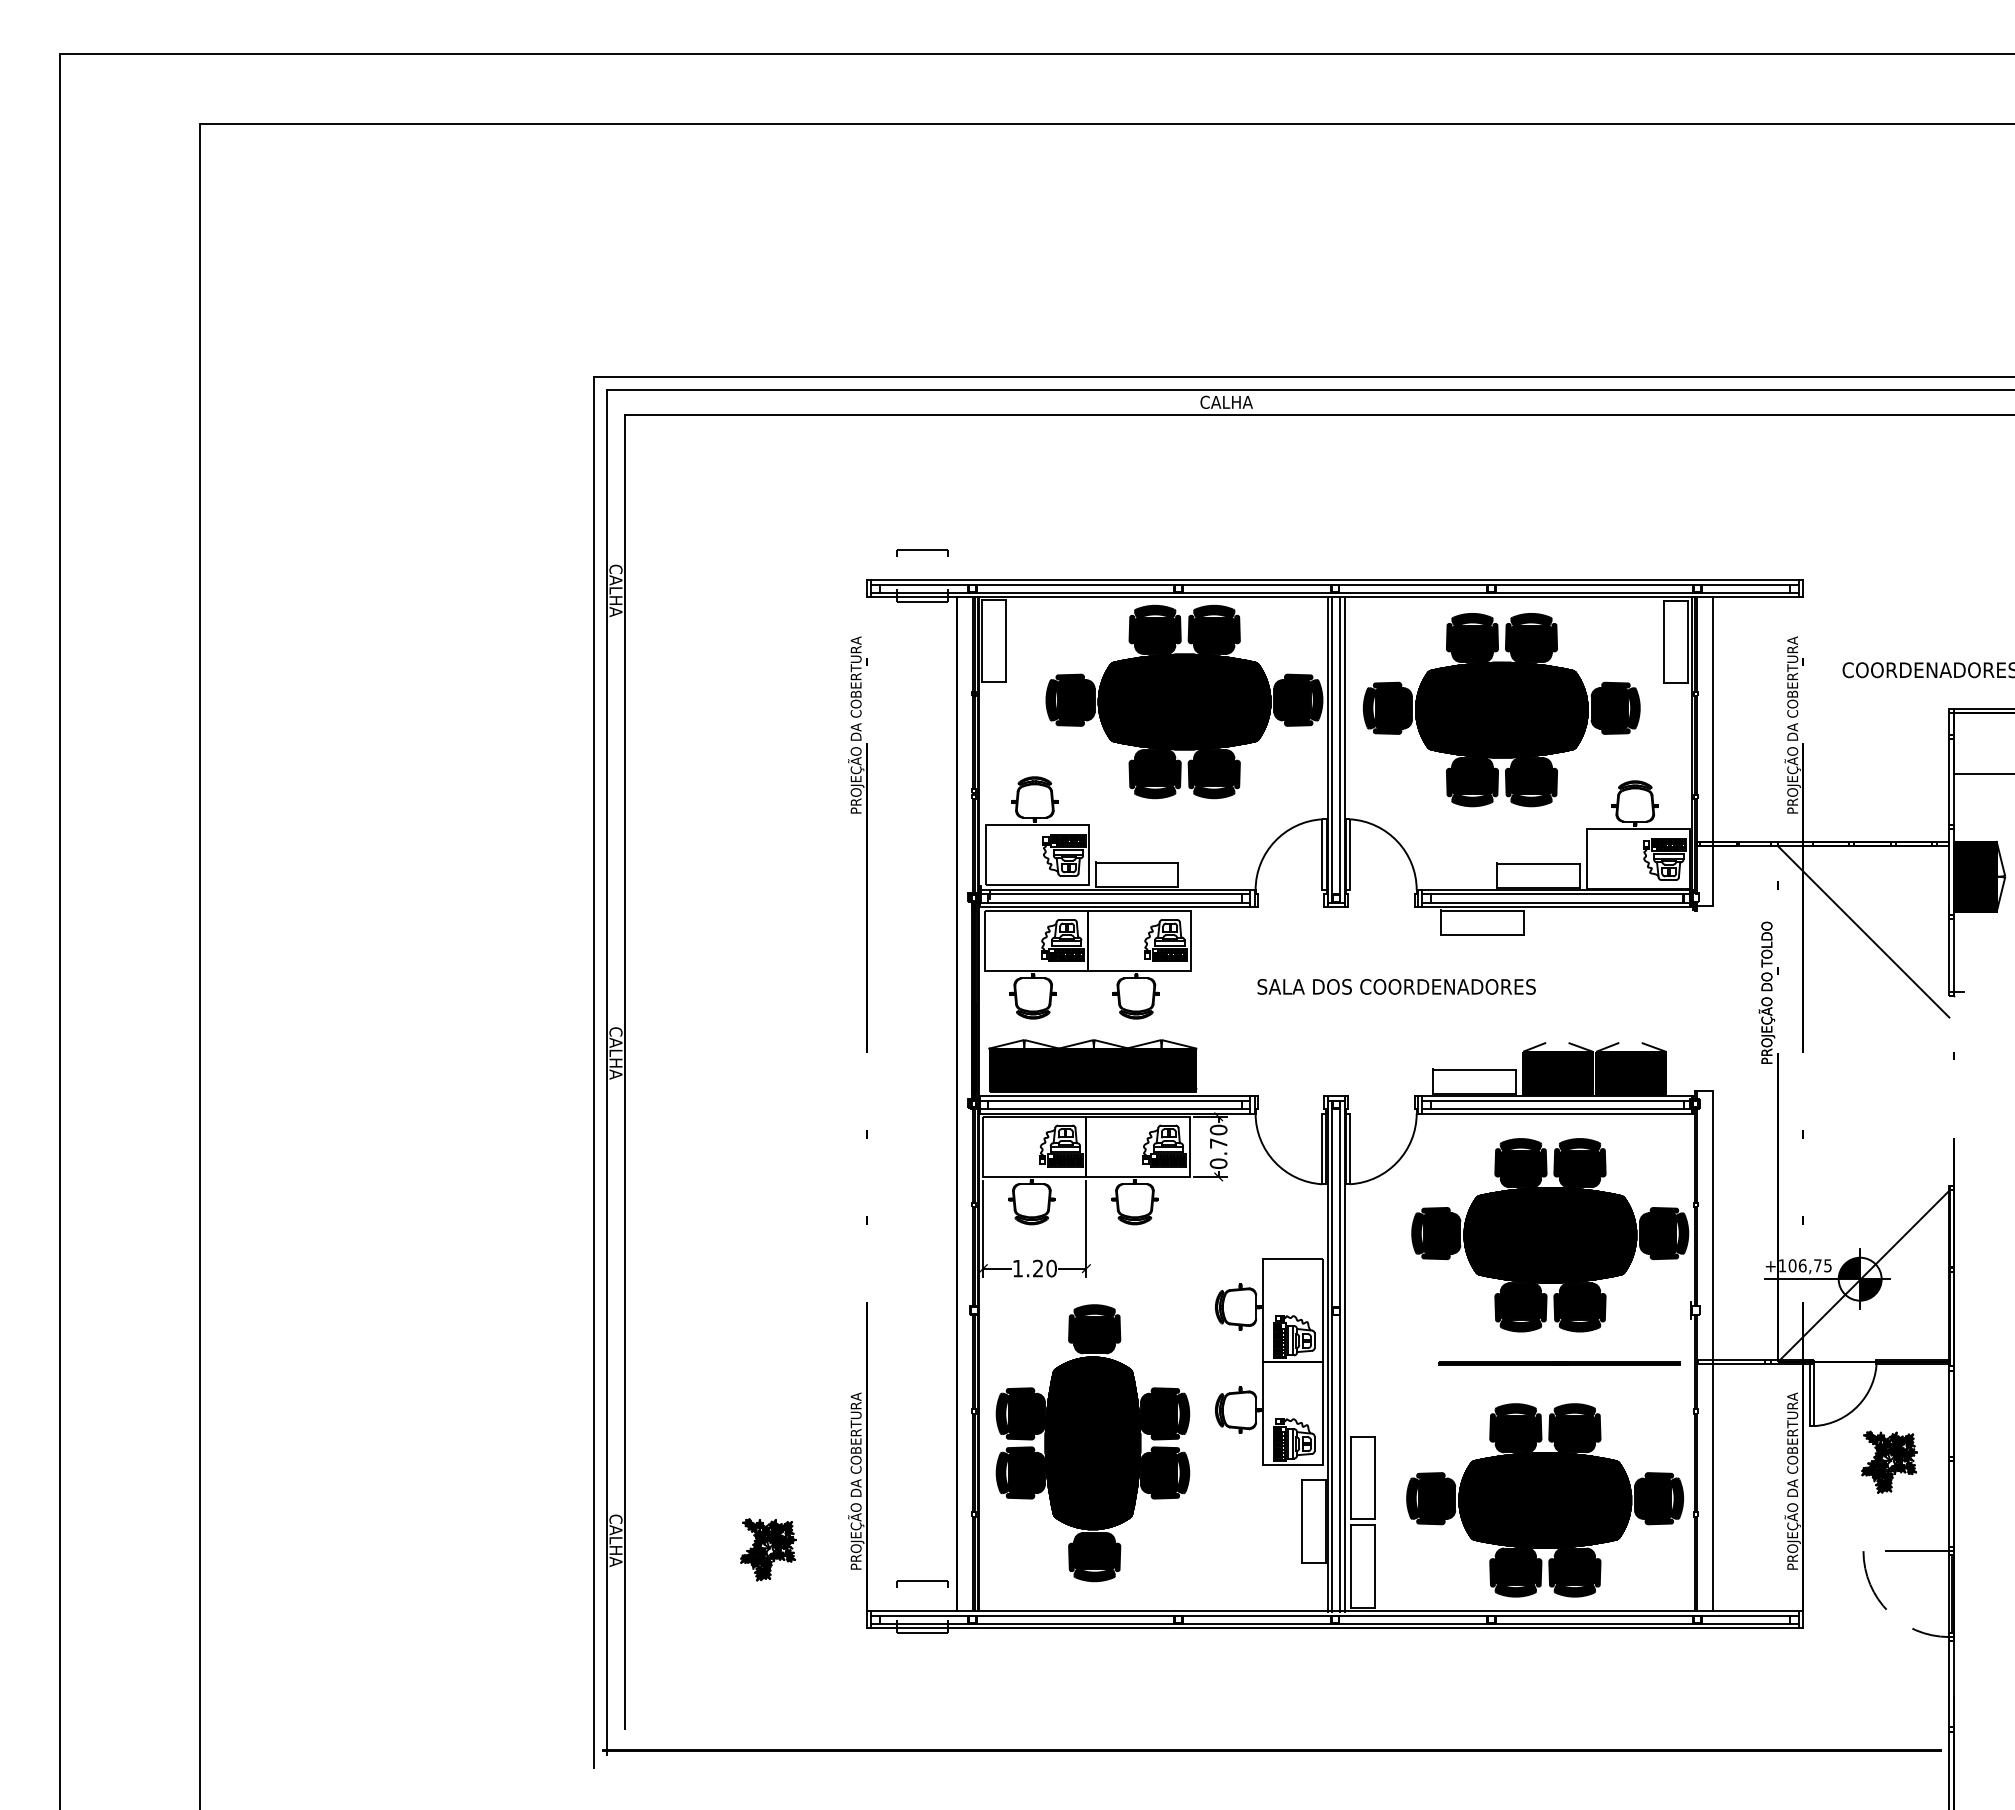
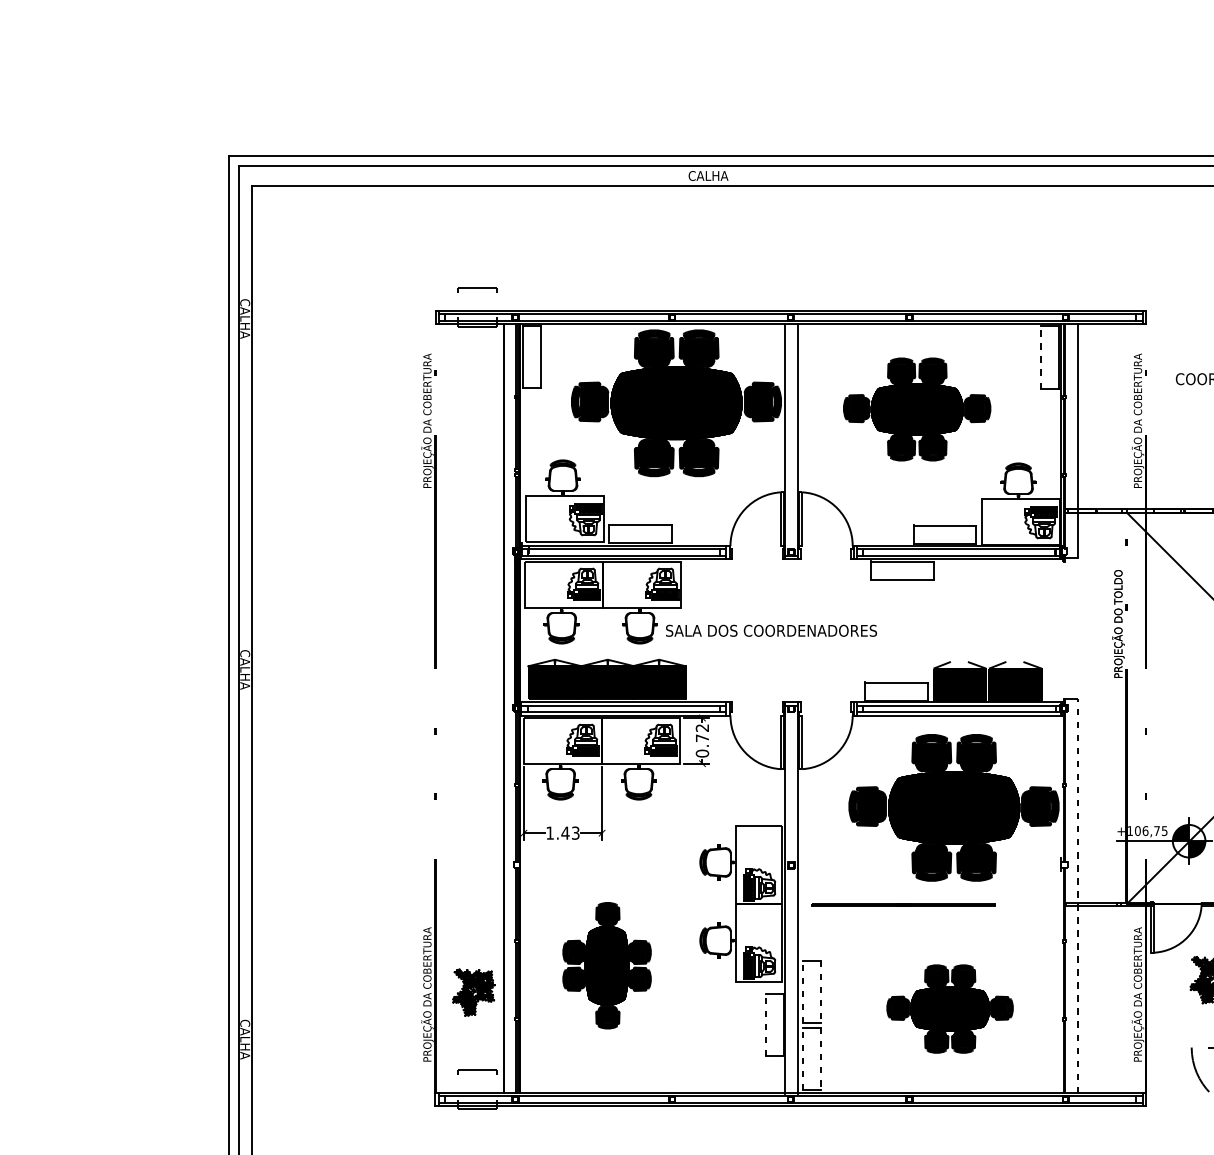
line: (1664, 641) -> (1040, 357), solid -> dashed
part: (1501, 710) -> (917, 409), size x0.7
line: (1331, 749) -> (788, 439), removed
line: (1340, 749) -> (794, 439), removed
text: (1396, 986) -> (771, 630), moved
text: (1218, 1129) -> (702, 727), 0.70 -> 0.72
text: (1044, 1268) -> (570, 833), 1.20 -> 1.43
line: (1713, 1351) -> (1077, 896), solid -> dashed
line: (1331, 1355) -> (788, 899), removed
line: (1340, 1355) -> (794, 899), removed
line: (1559, 1363) -> (903, 905), moved
part: (1092, 1443) -> (606, 965), size x0.6
line: (1350, 1477) -> (802, 991), solid -> dashed
line: (1374, 1478) -> (820, 992), solid -> dashed
part: (1544, 1500) -> (949, 1009), size x0.6
line: (1302, 1521) -> (766, 1025), solid -> dashed
part: (768, 1549) -> (473, 992), moved
line: (1350, 1565) -> (802, 1058), solid -> dashed
line: (1374, 1566) -> (820, 1059), solid -> dashed

